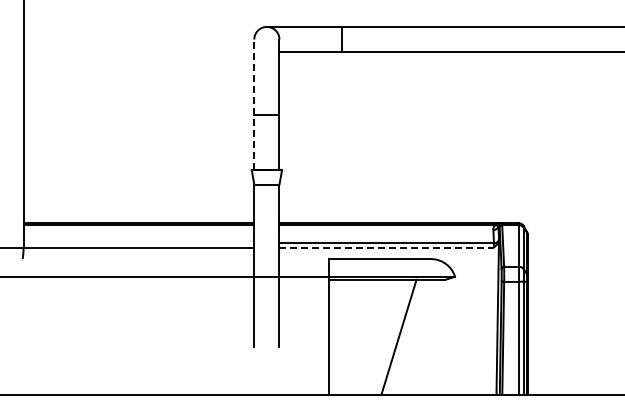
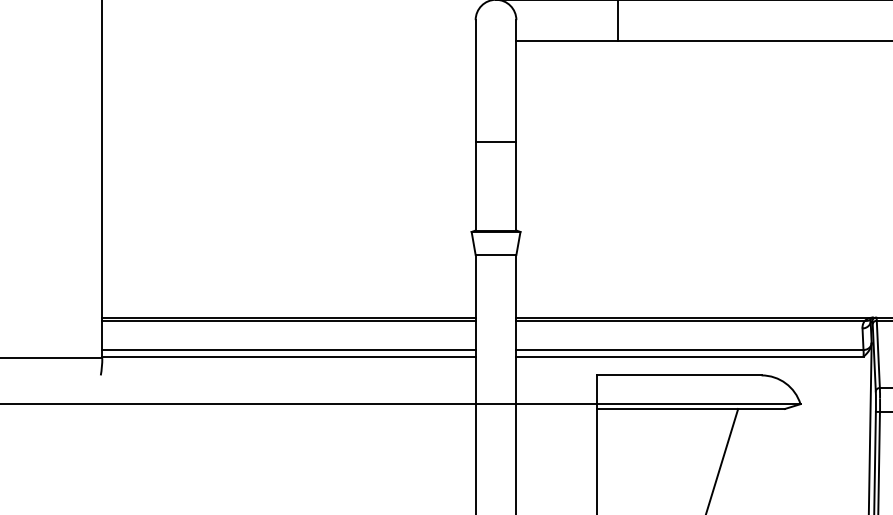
line: (254, 104) -> (475, 125), dashed -> solid
line: (138, 243) -> (288, 350), added
line: (387, 247) -> (691, 356), dashed -> solid

